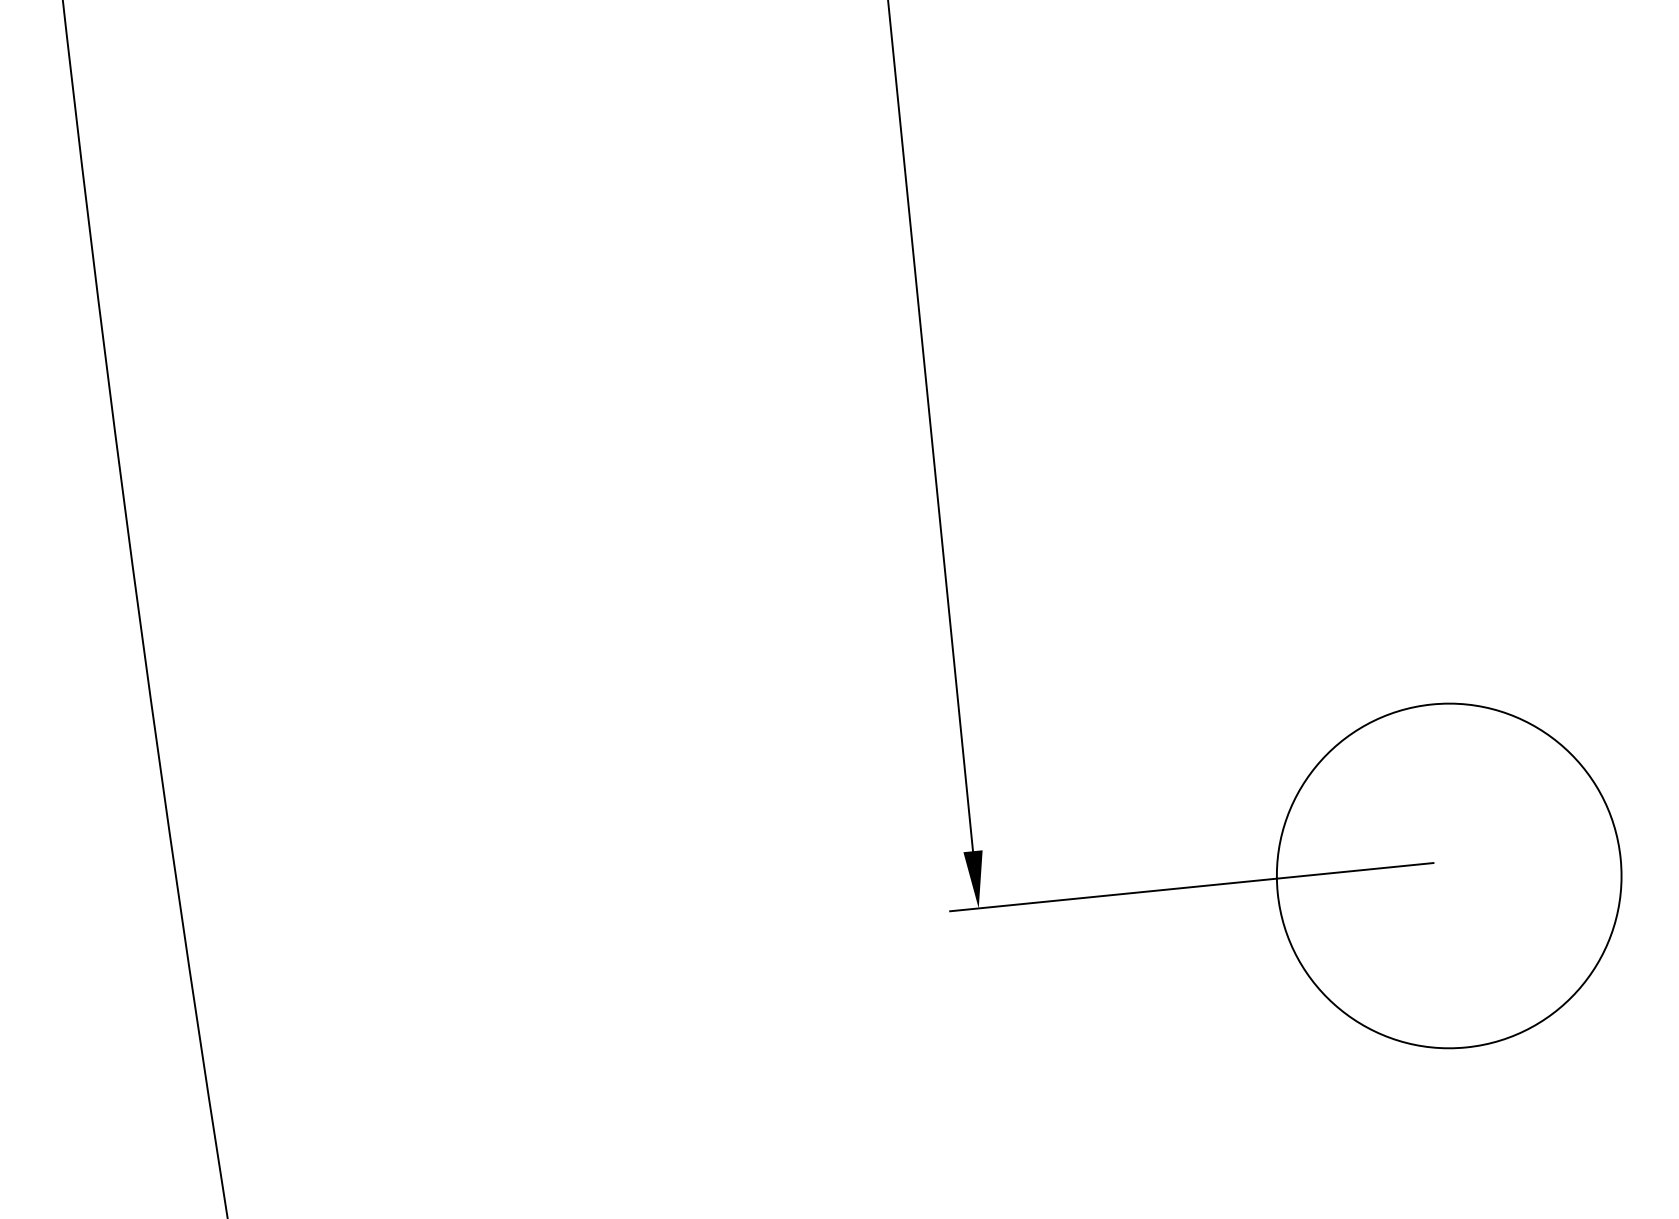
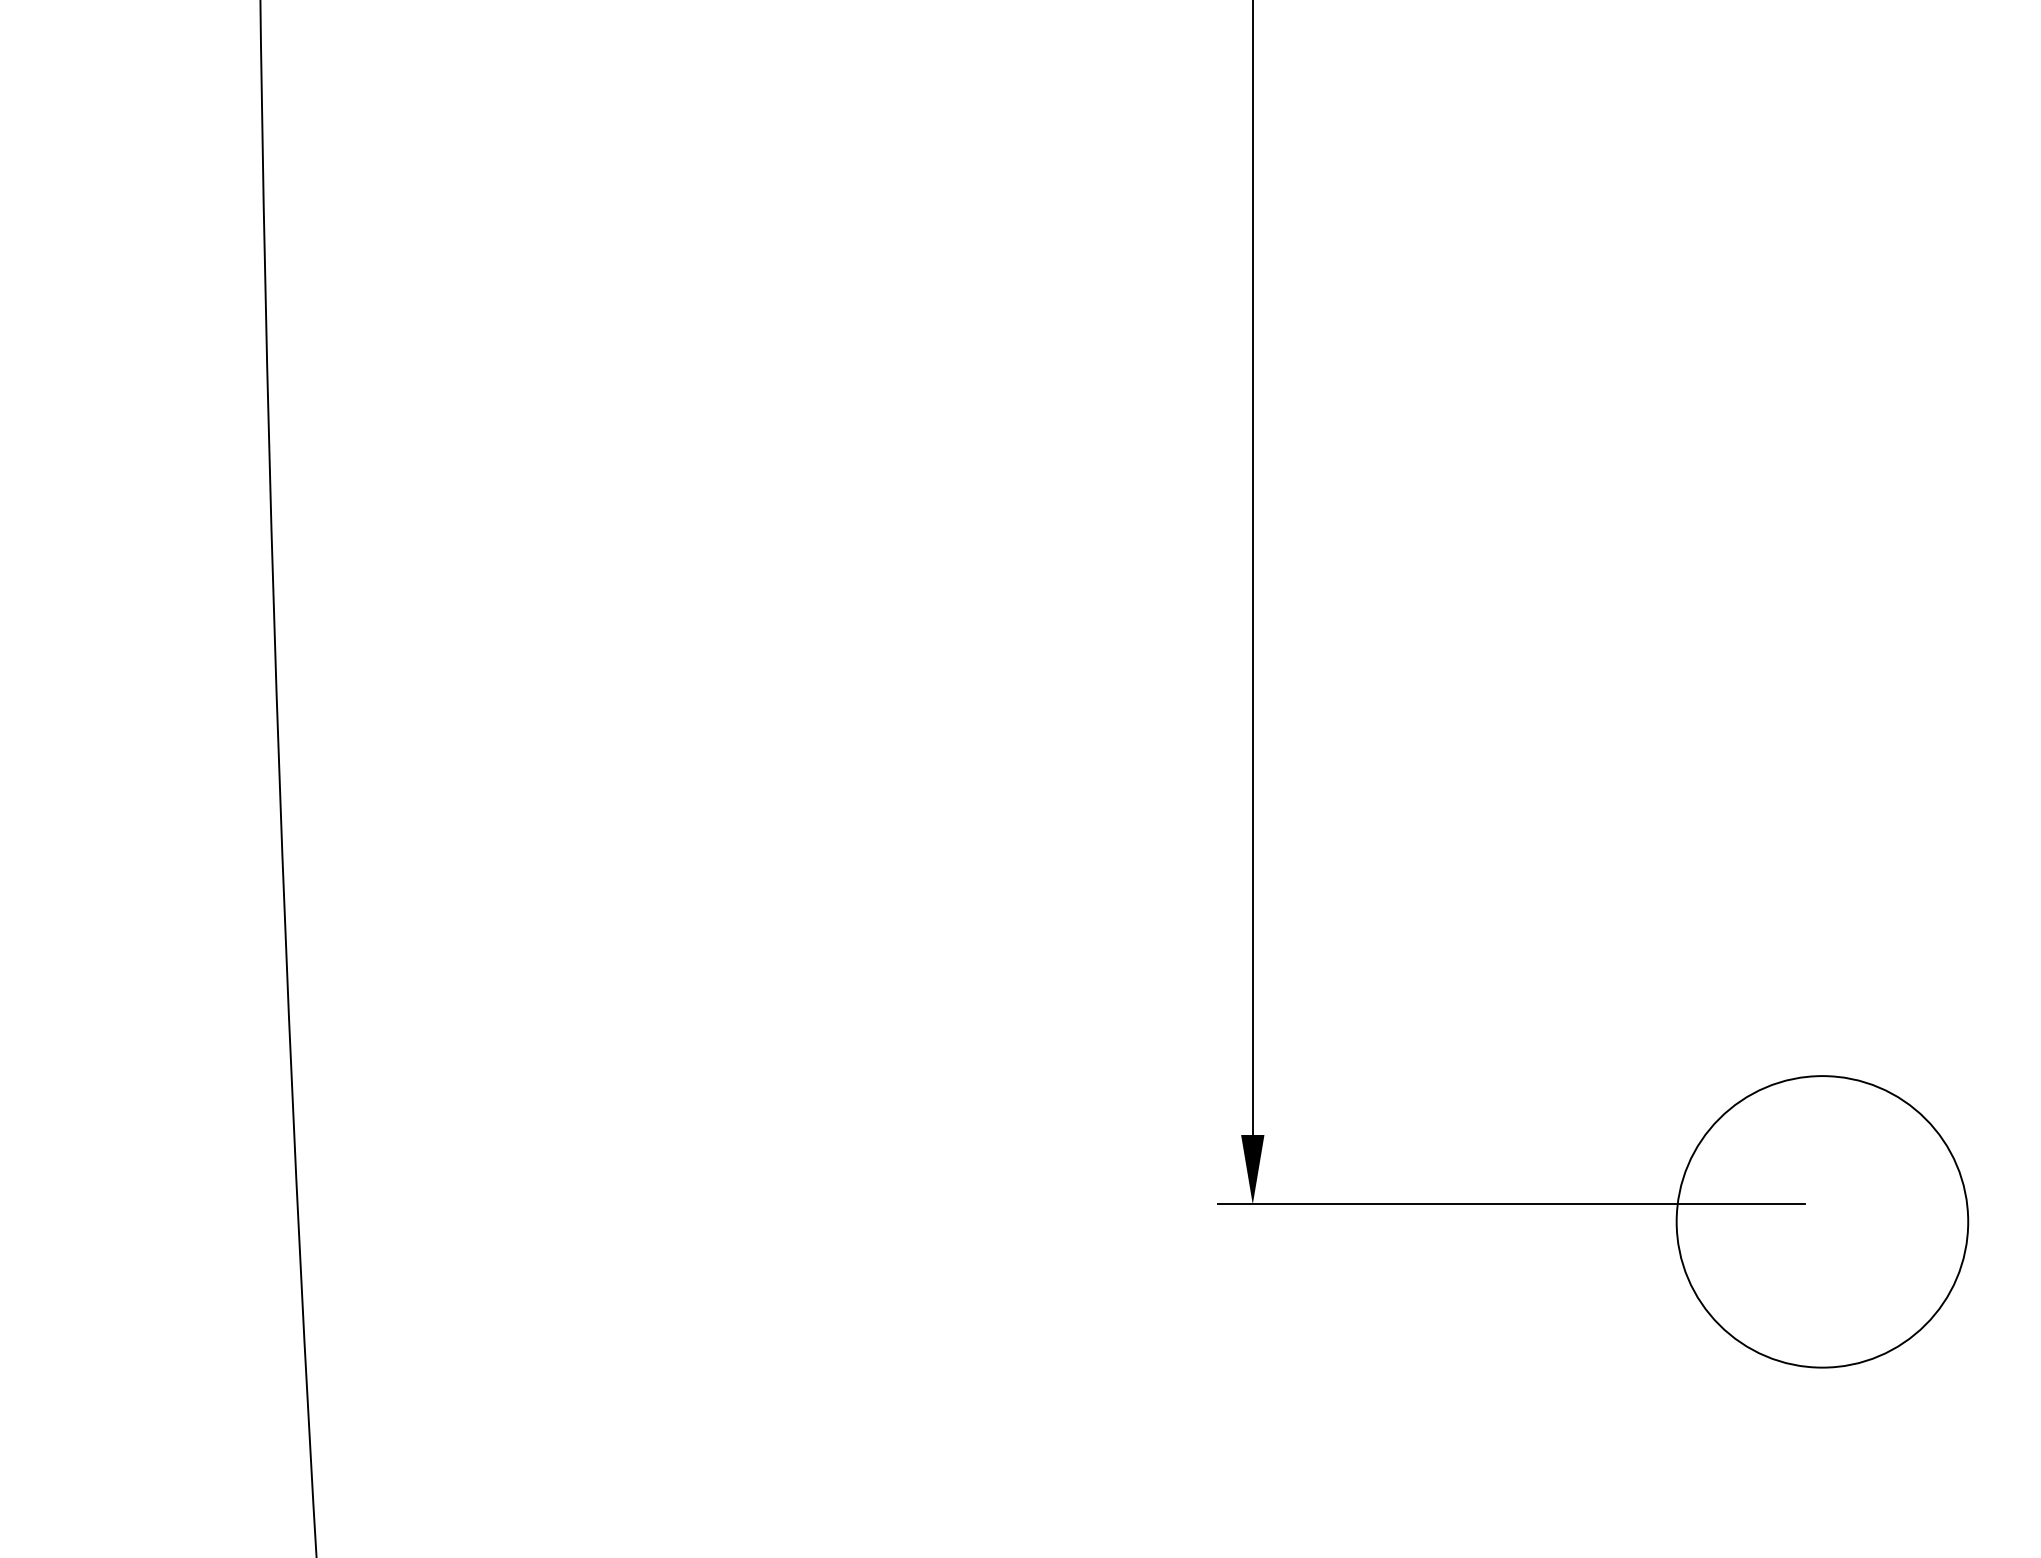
circle: (1449, 875) -> (1822, 1221), size x0.7

